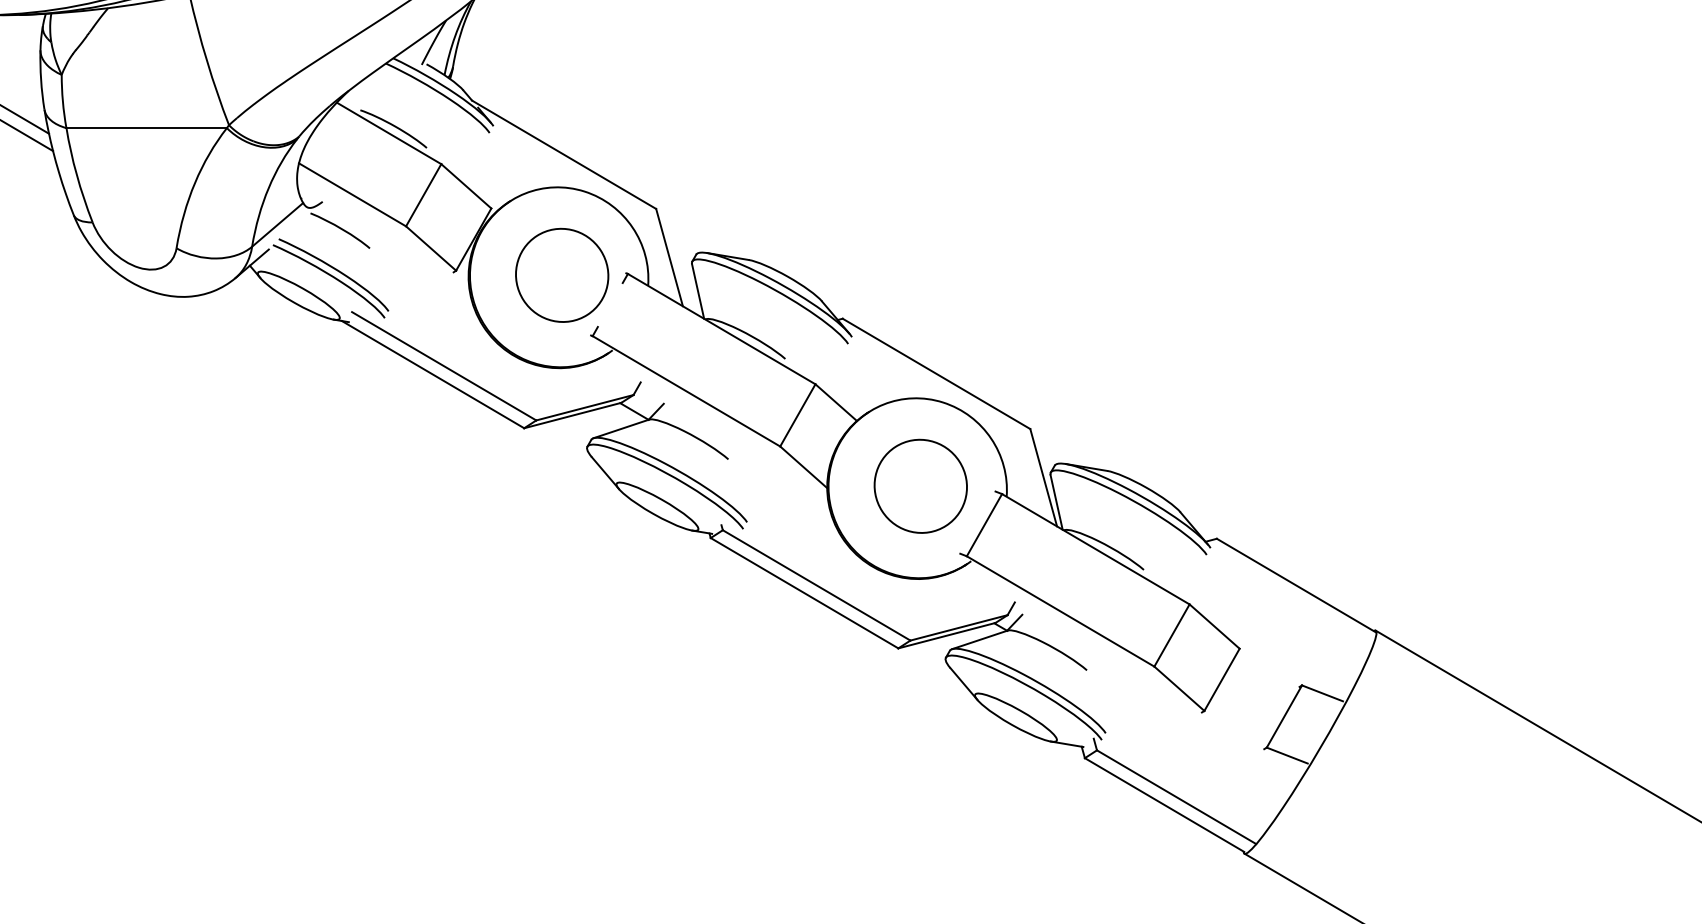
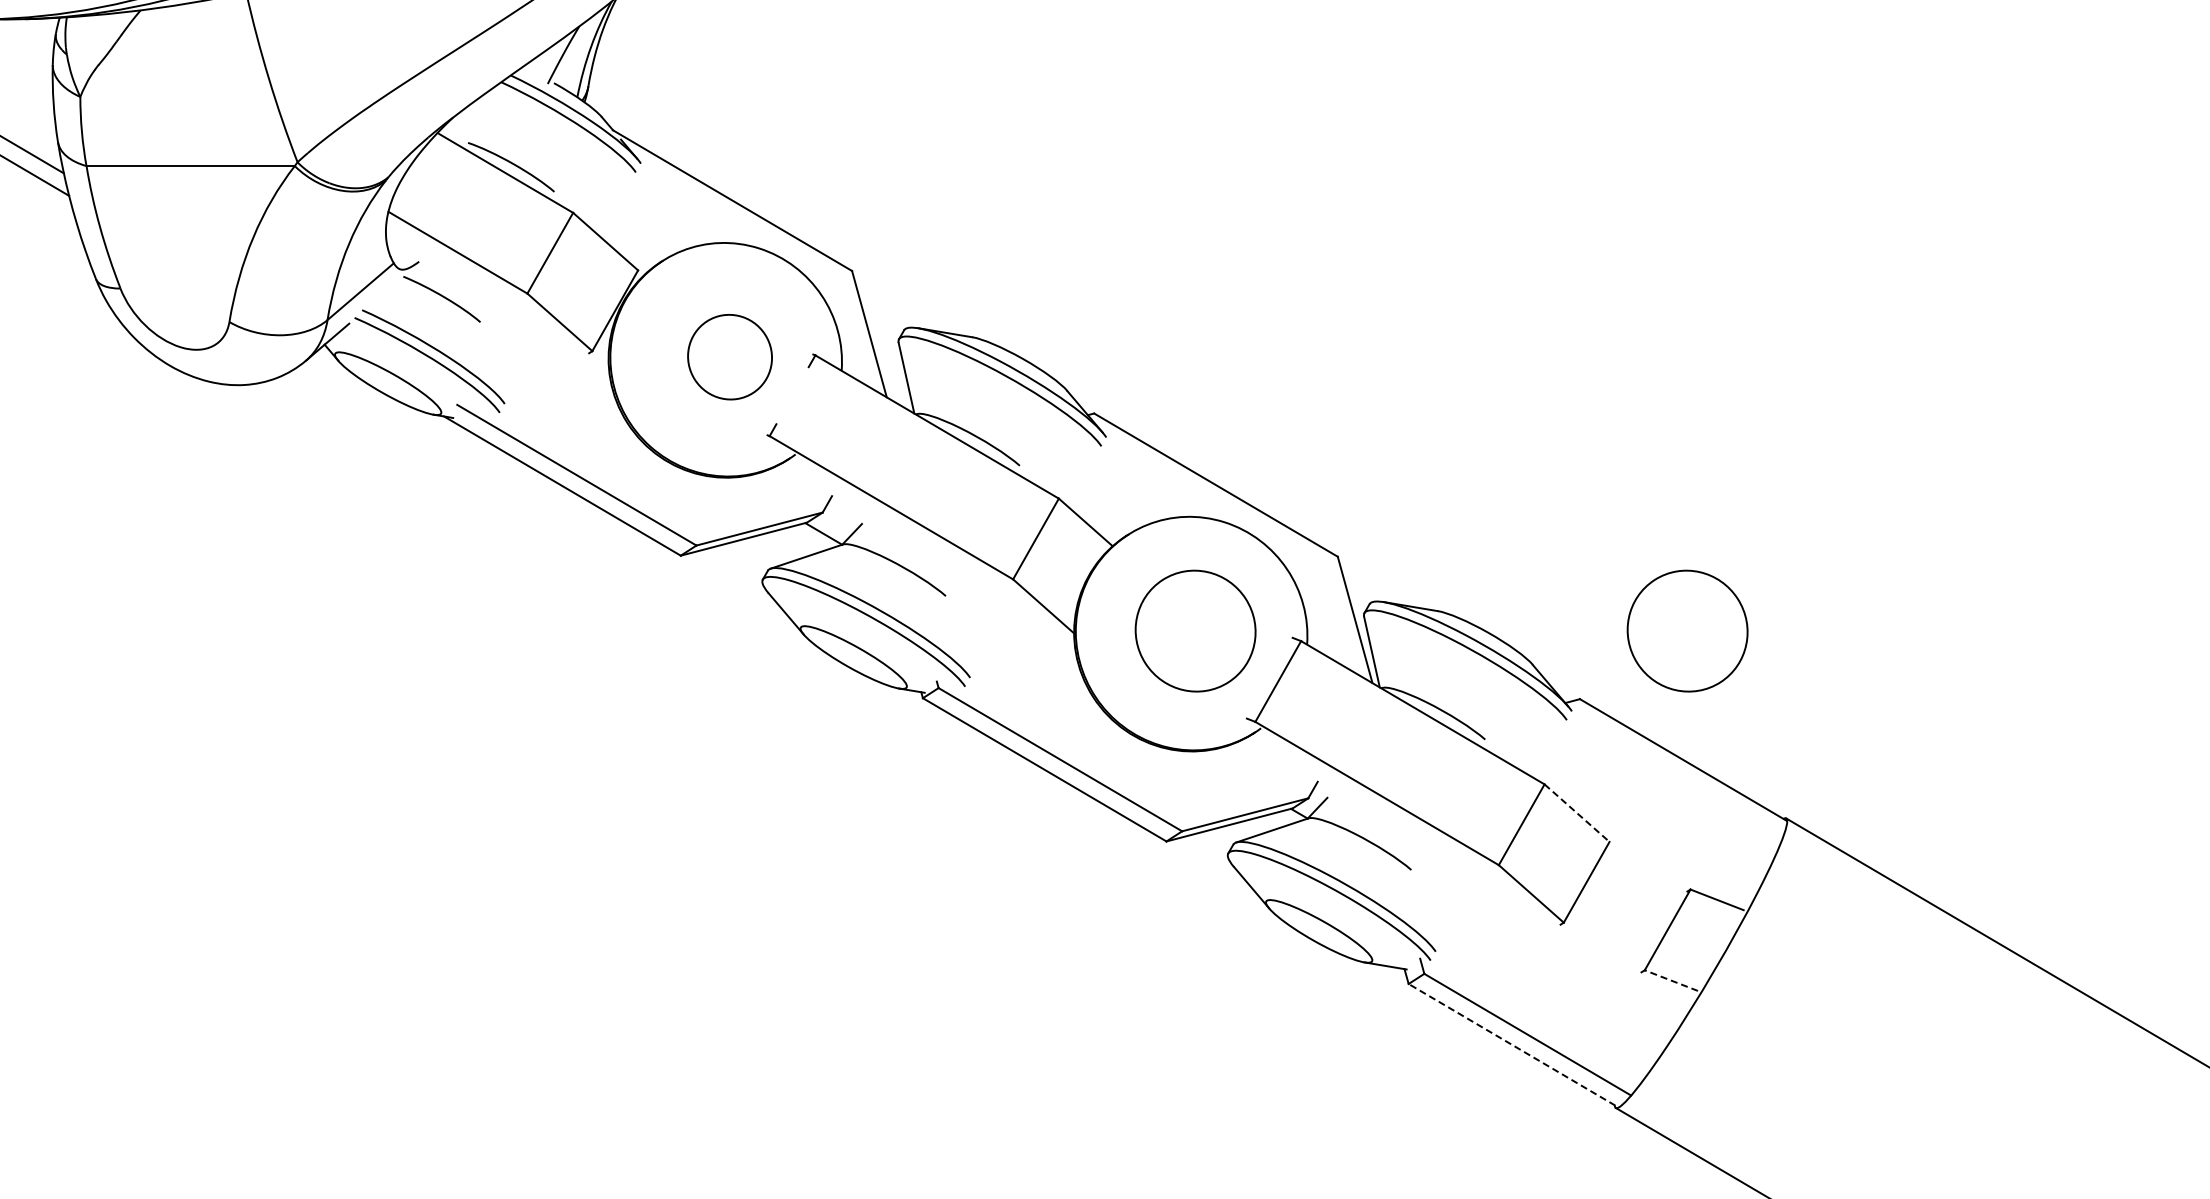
part: (561, 274) -> (729, 356), size x0.7
part: (1299, 485) -> (1687, 630), added
line: (1214, 626) -> (1577, 813), solid -> dashed
line: (1287, 755) -> (1671, 980), solid -> dashed
line: (1164, 804) -> (1512, 1044), solid -> dashed

